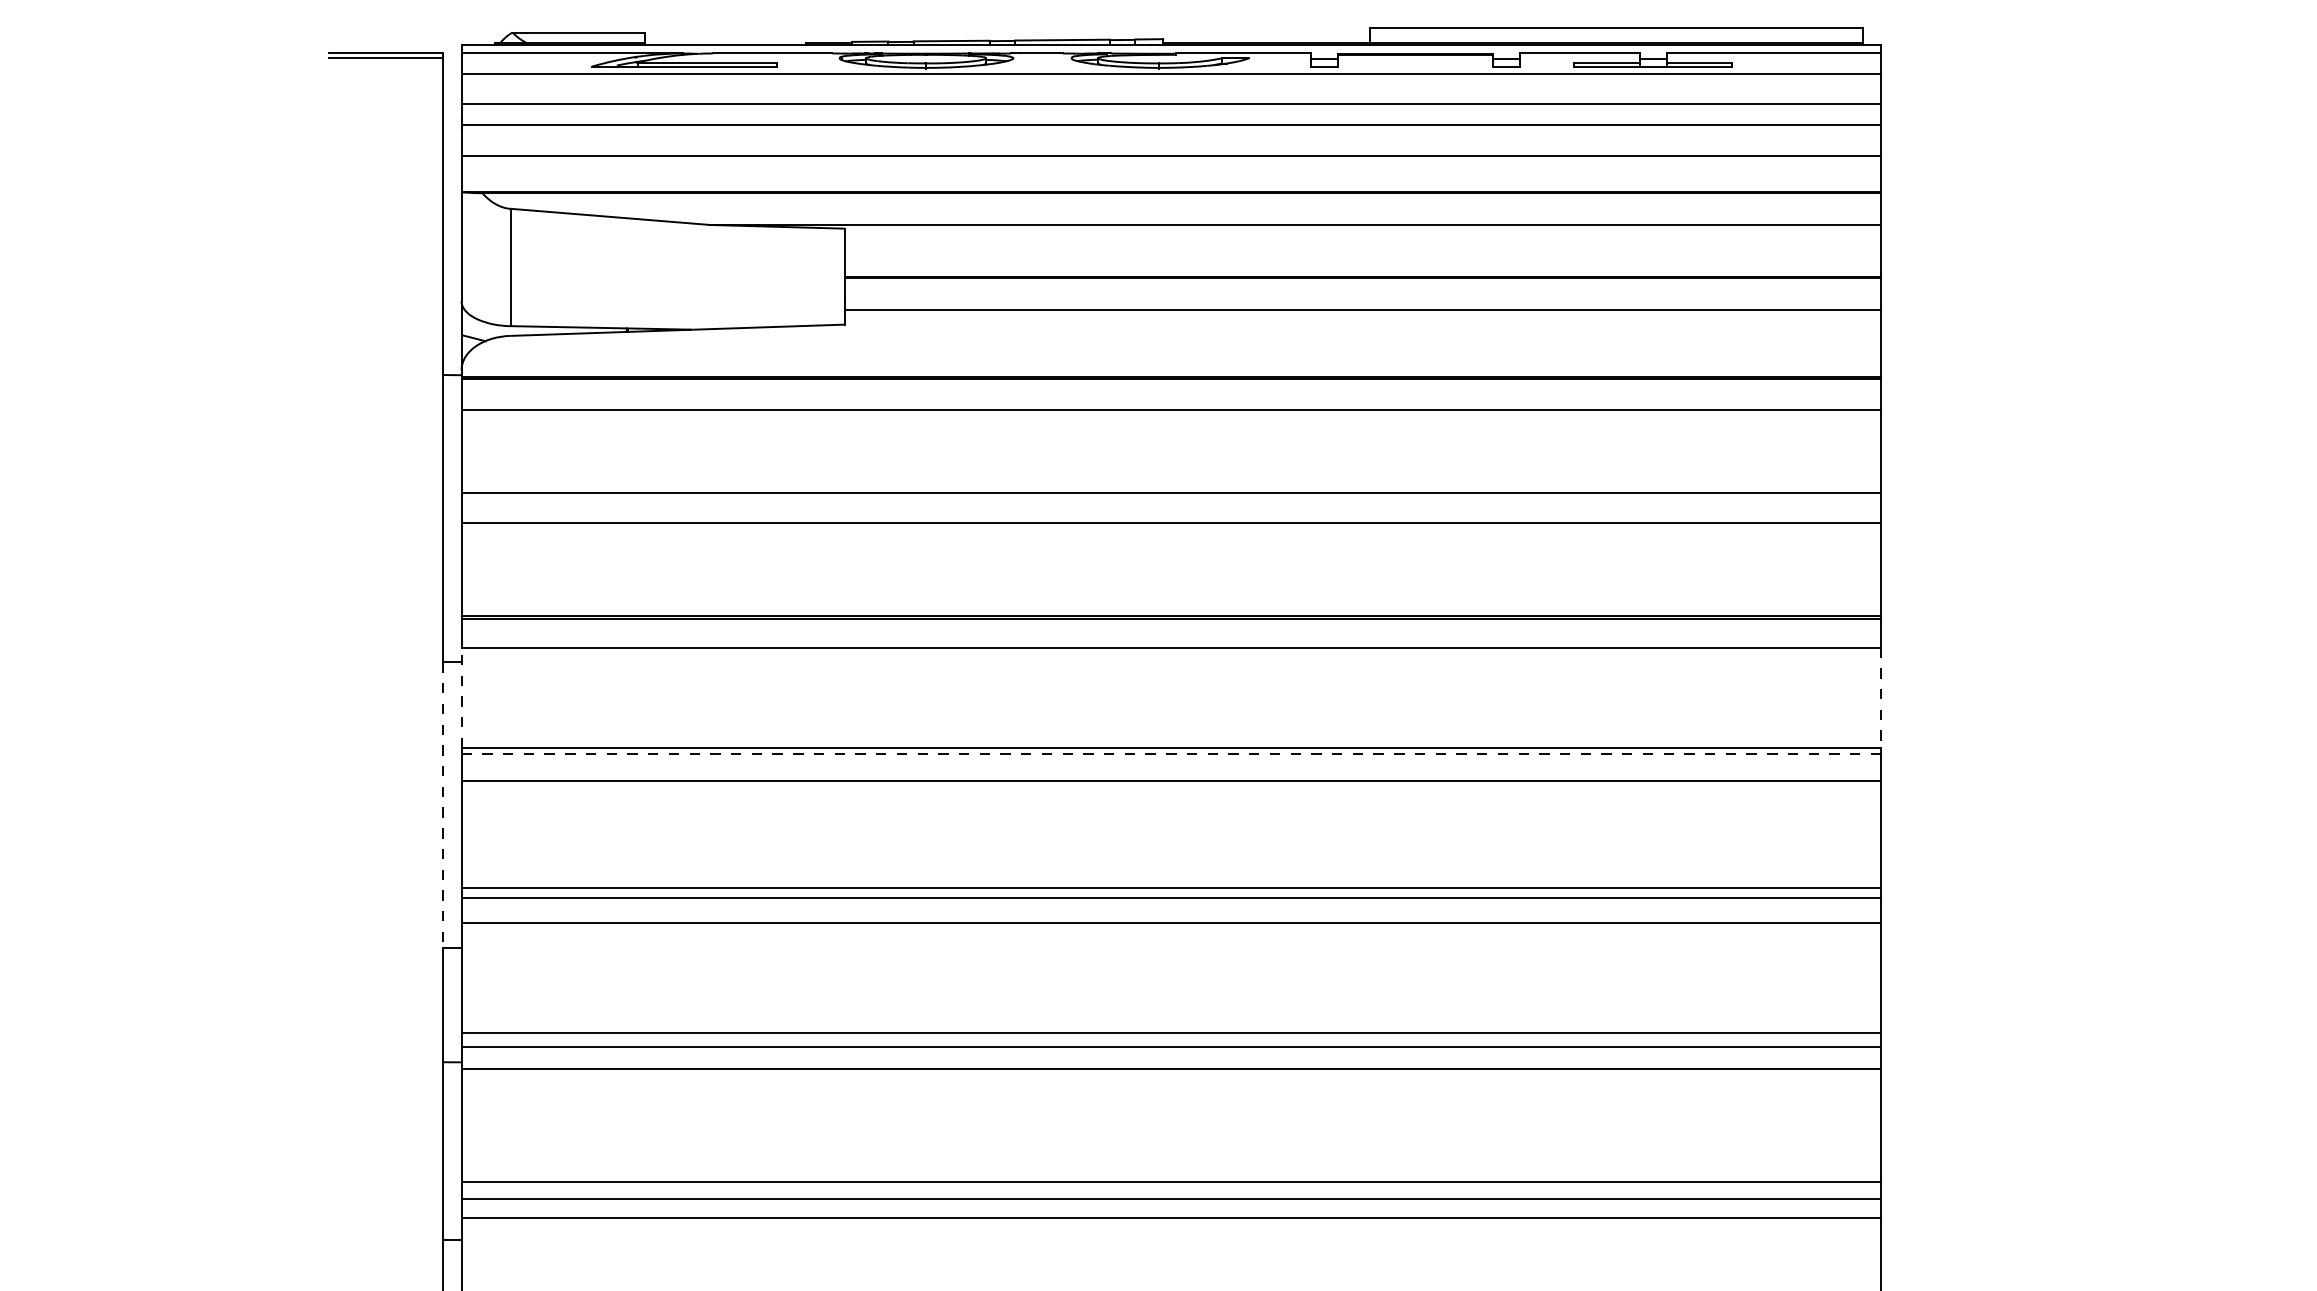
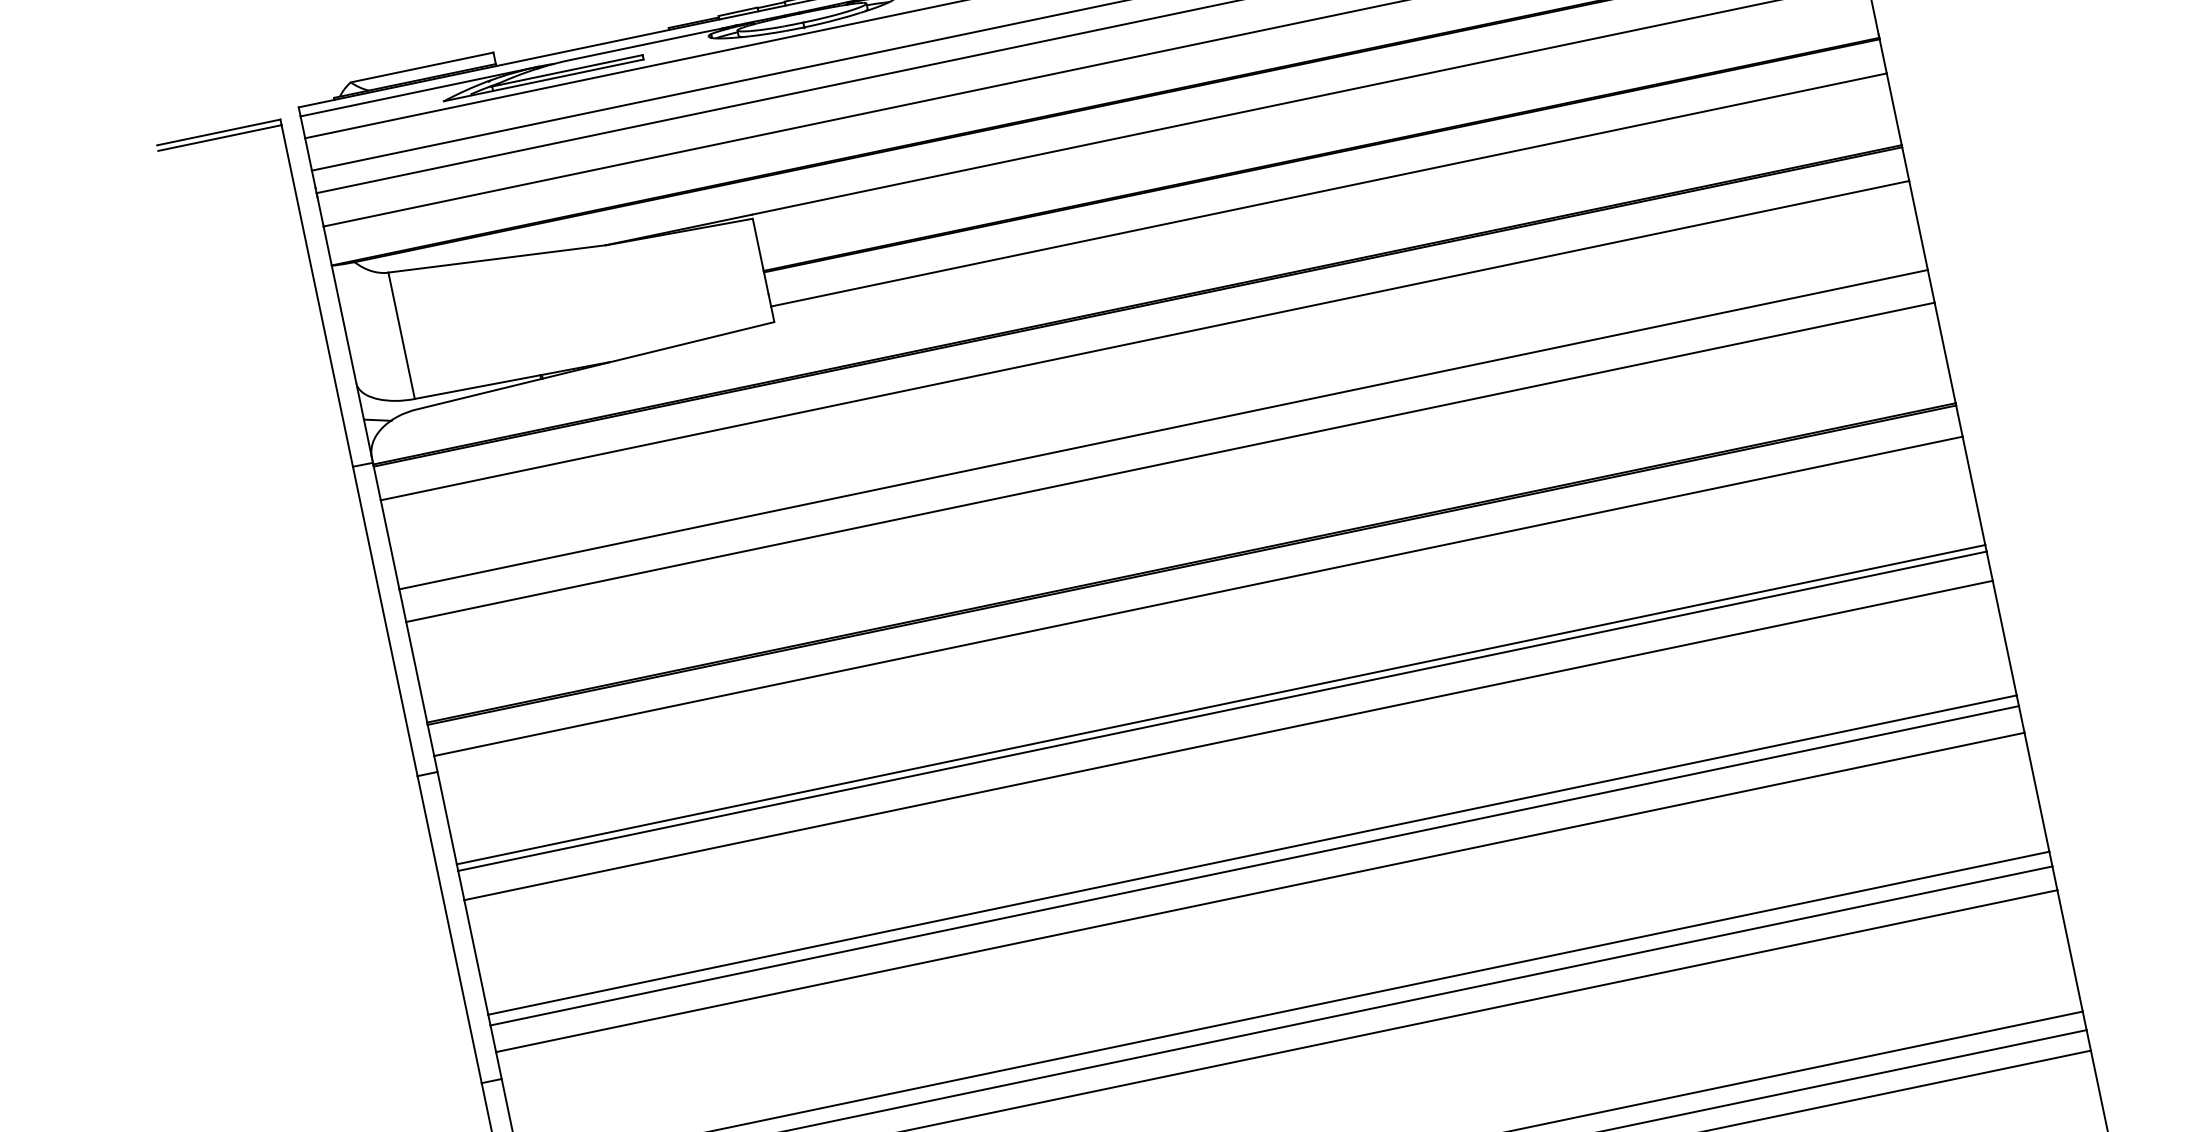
line: (461, 697) -> (445, 809), dashed -> solid
line: (1881, 698) -> (1974, 491), dashed -> solid
line: (1171, 754) -> (1222, 711), dashed -> solid
line: (443, 804) -> (450, 929), dashed -> solid

